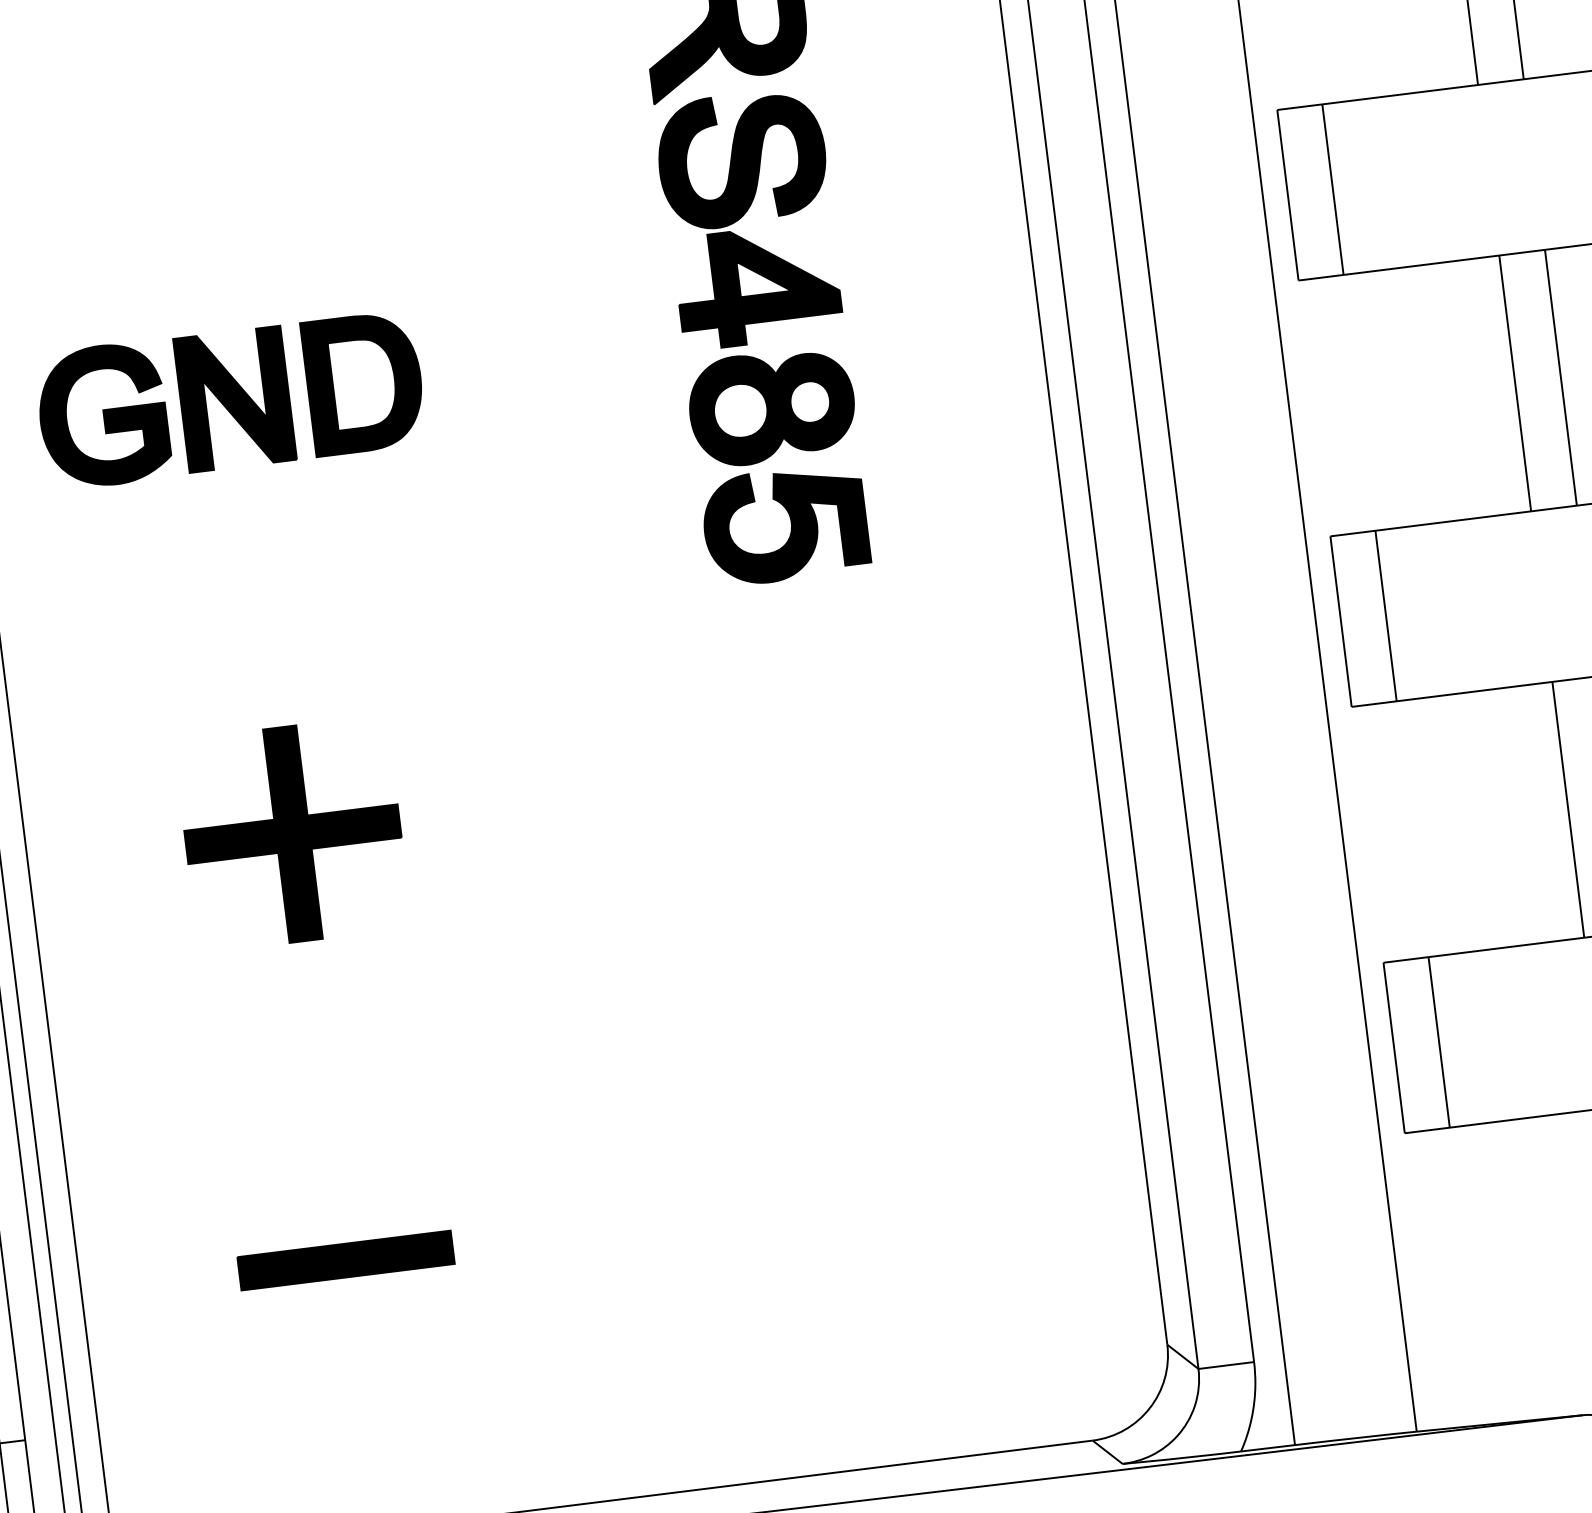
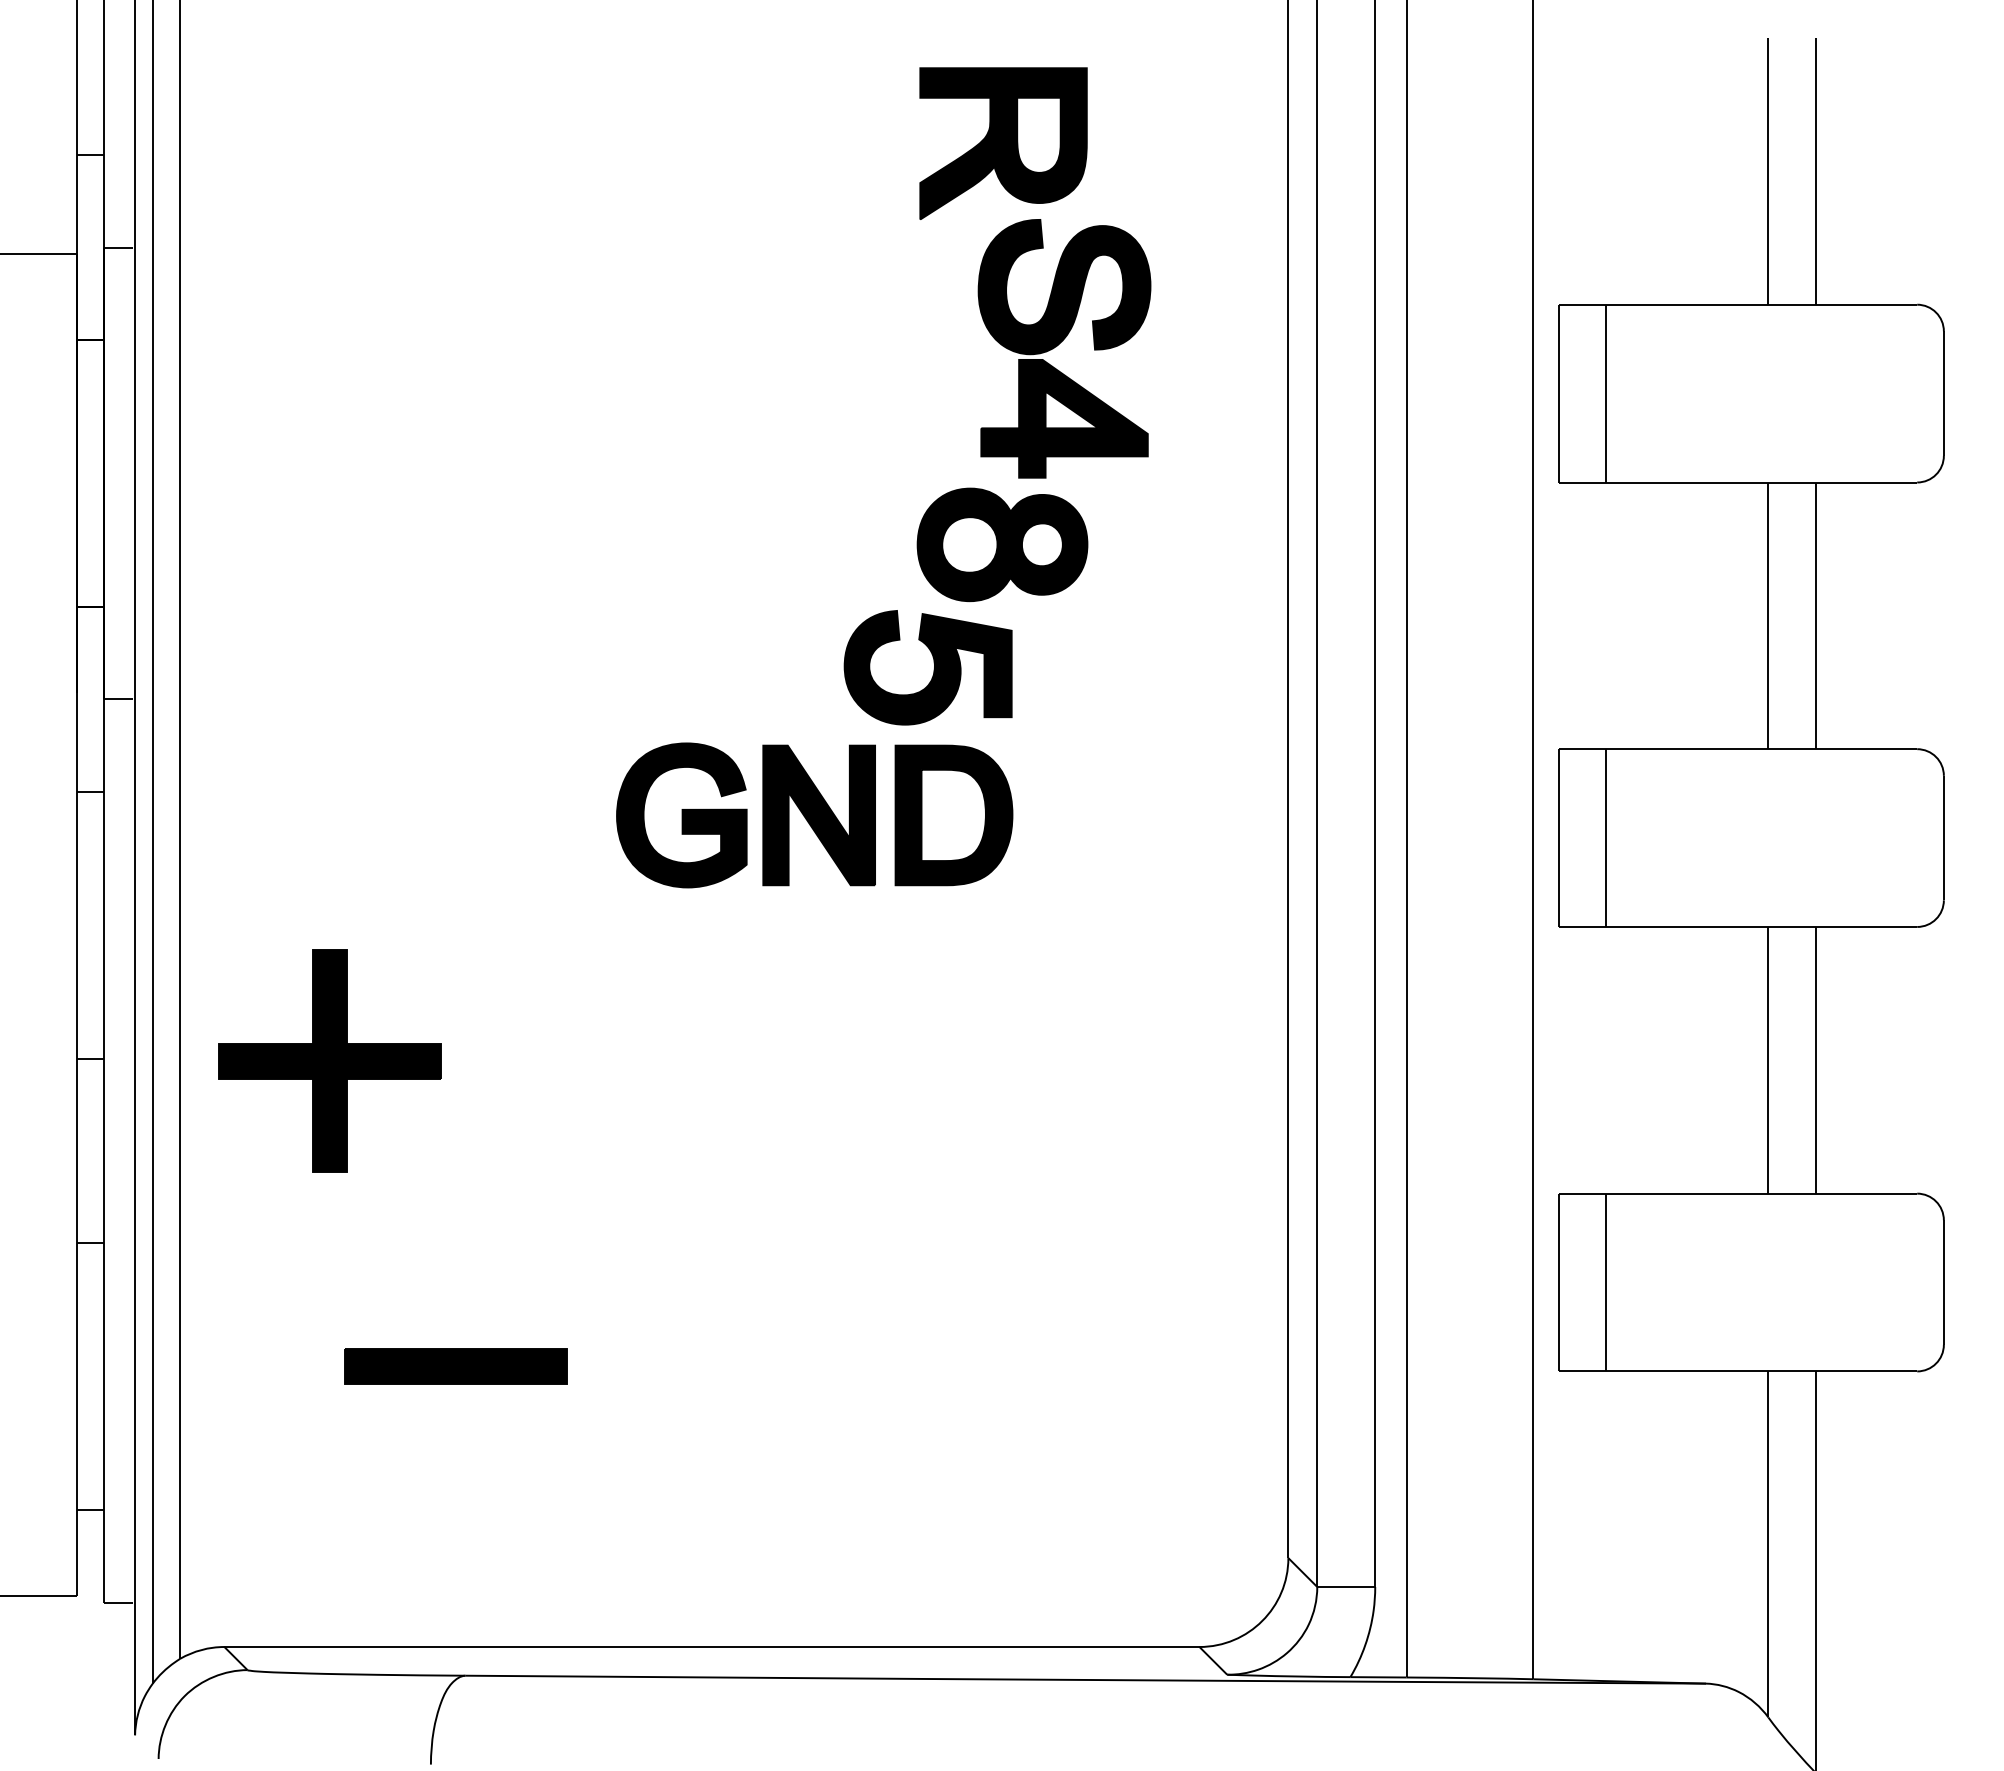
part: (745, 214) -> (1060, 343), moved
part: (230, 399) -> (814, 815), moved
part: (790, 525) -> (933, 669), moved
part: (292, 833) -> (329, 1060), moved

